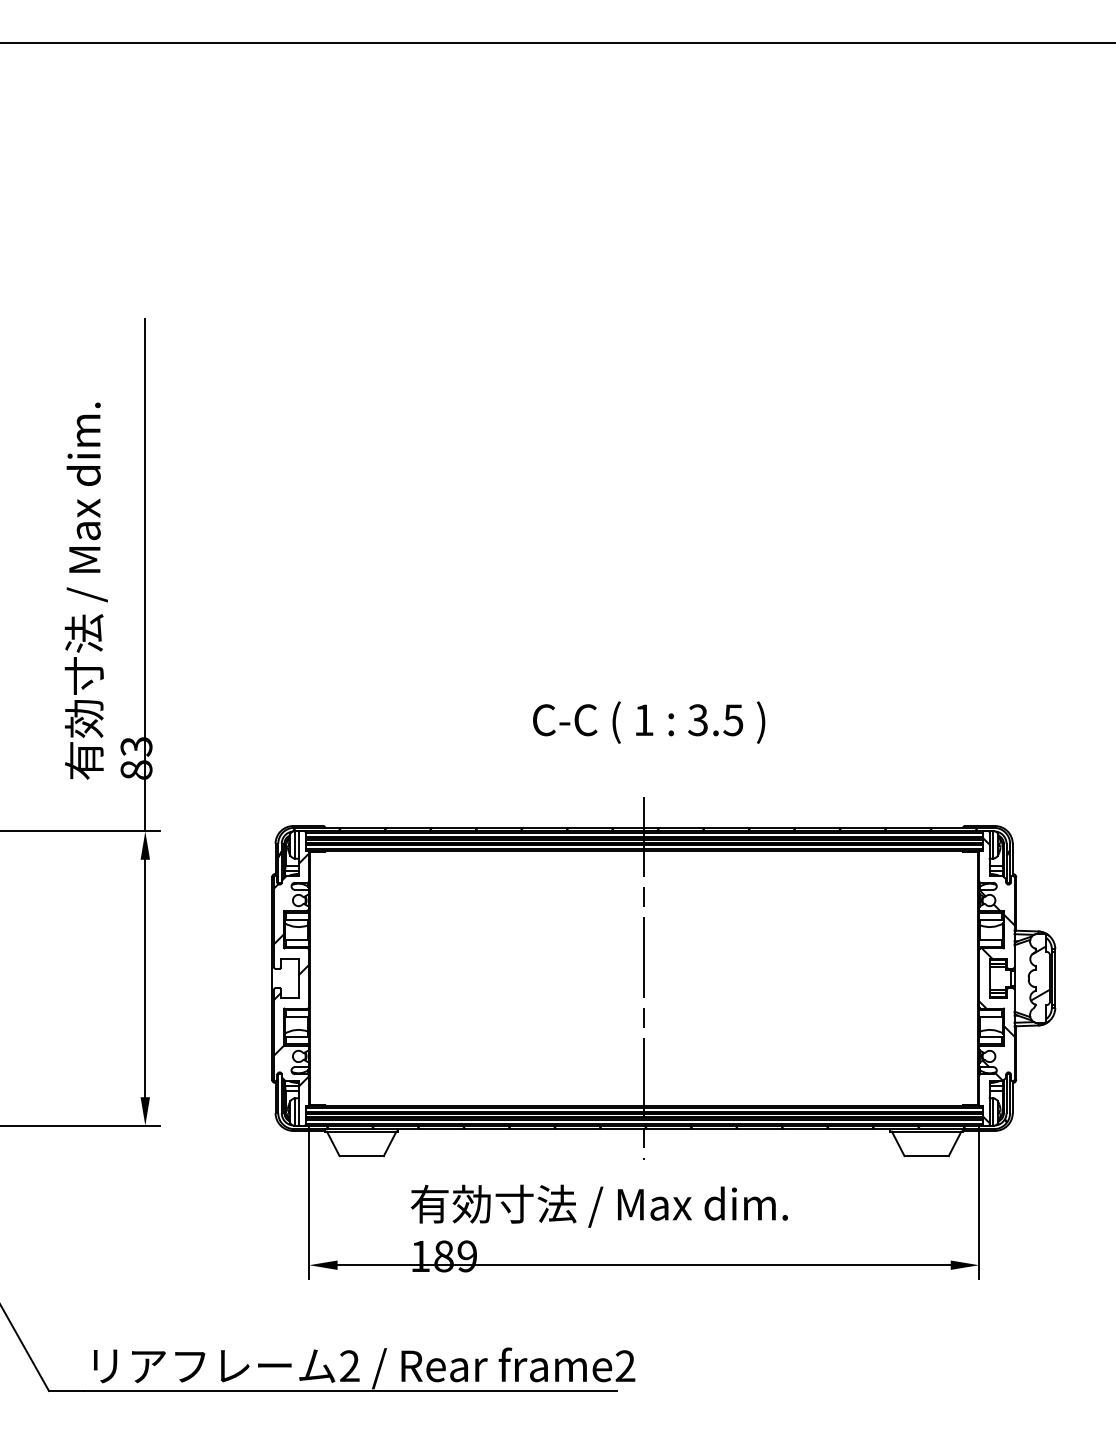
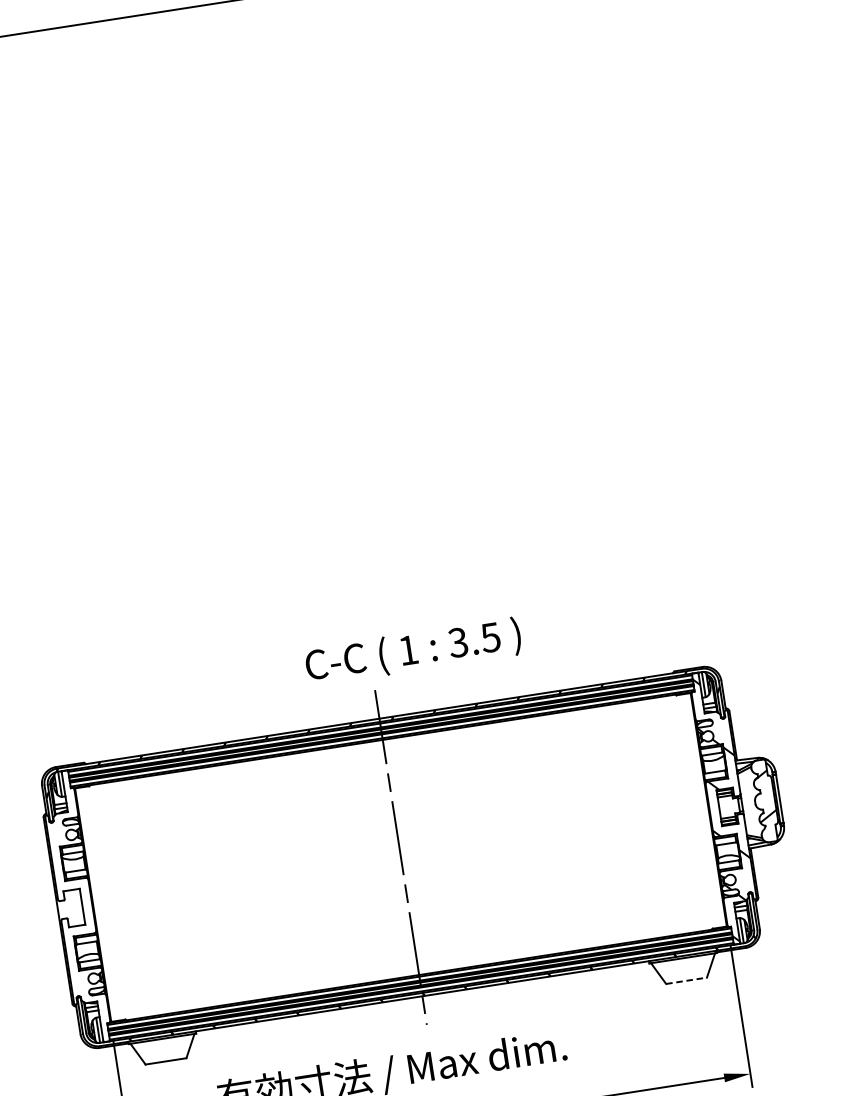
text: (649, 722) -> (413, 651), moved
hatch: (291, 969) -> (74, 899), removed
line: (927, 1156) -> (687, 981), solid -> dashed

